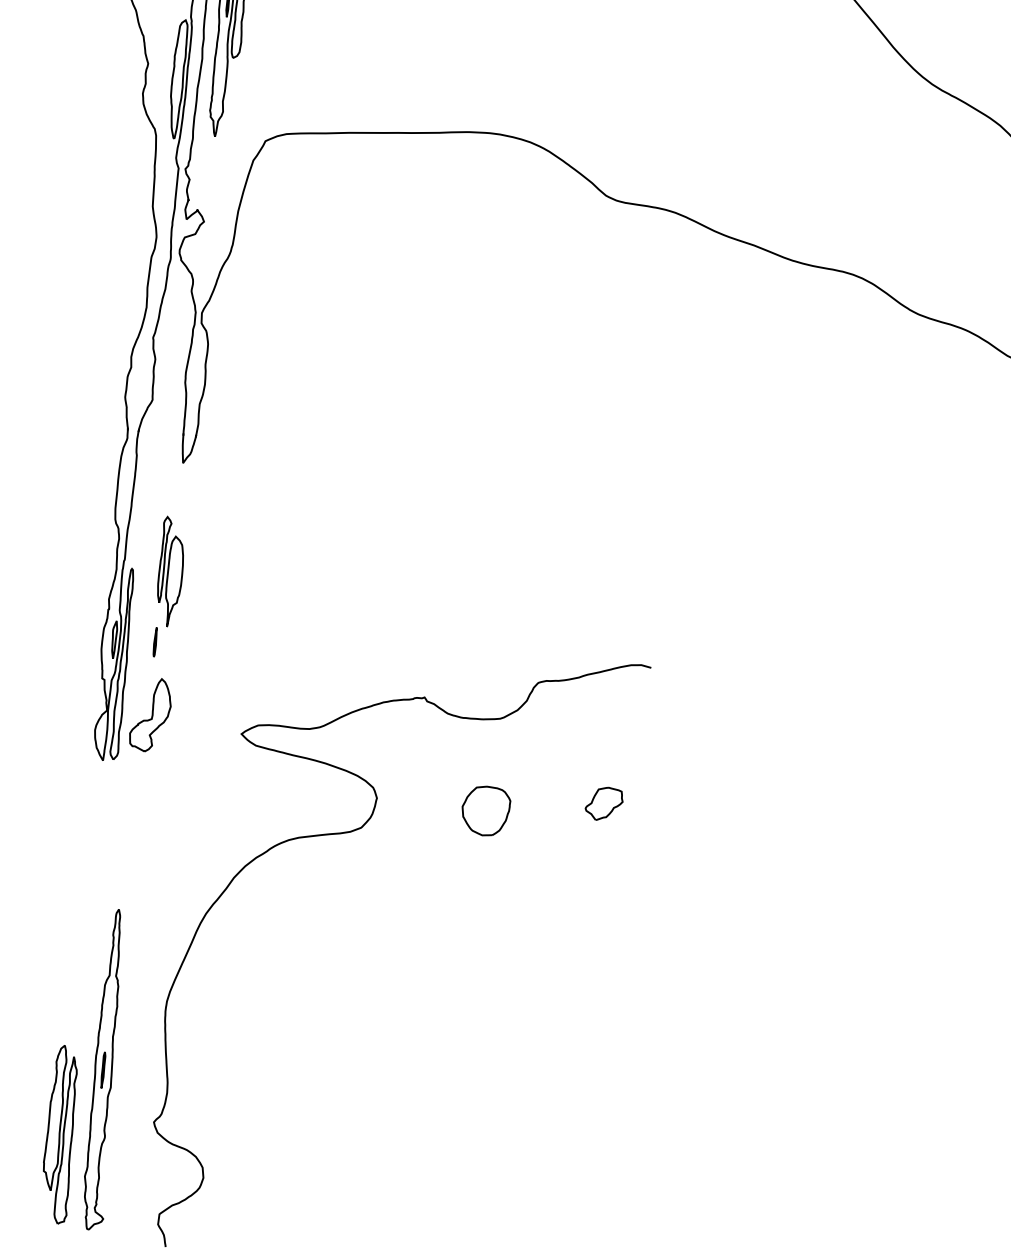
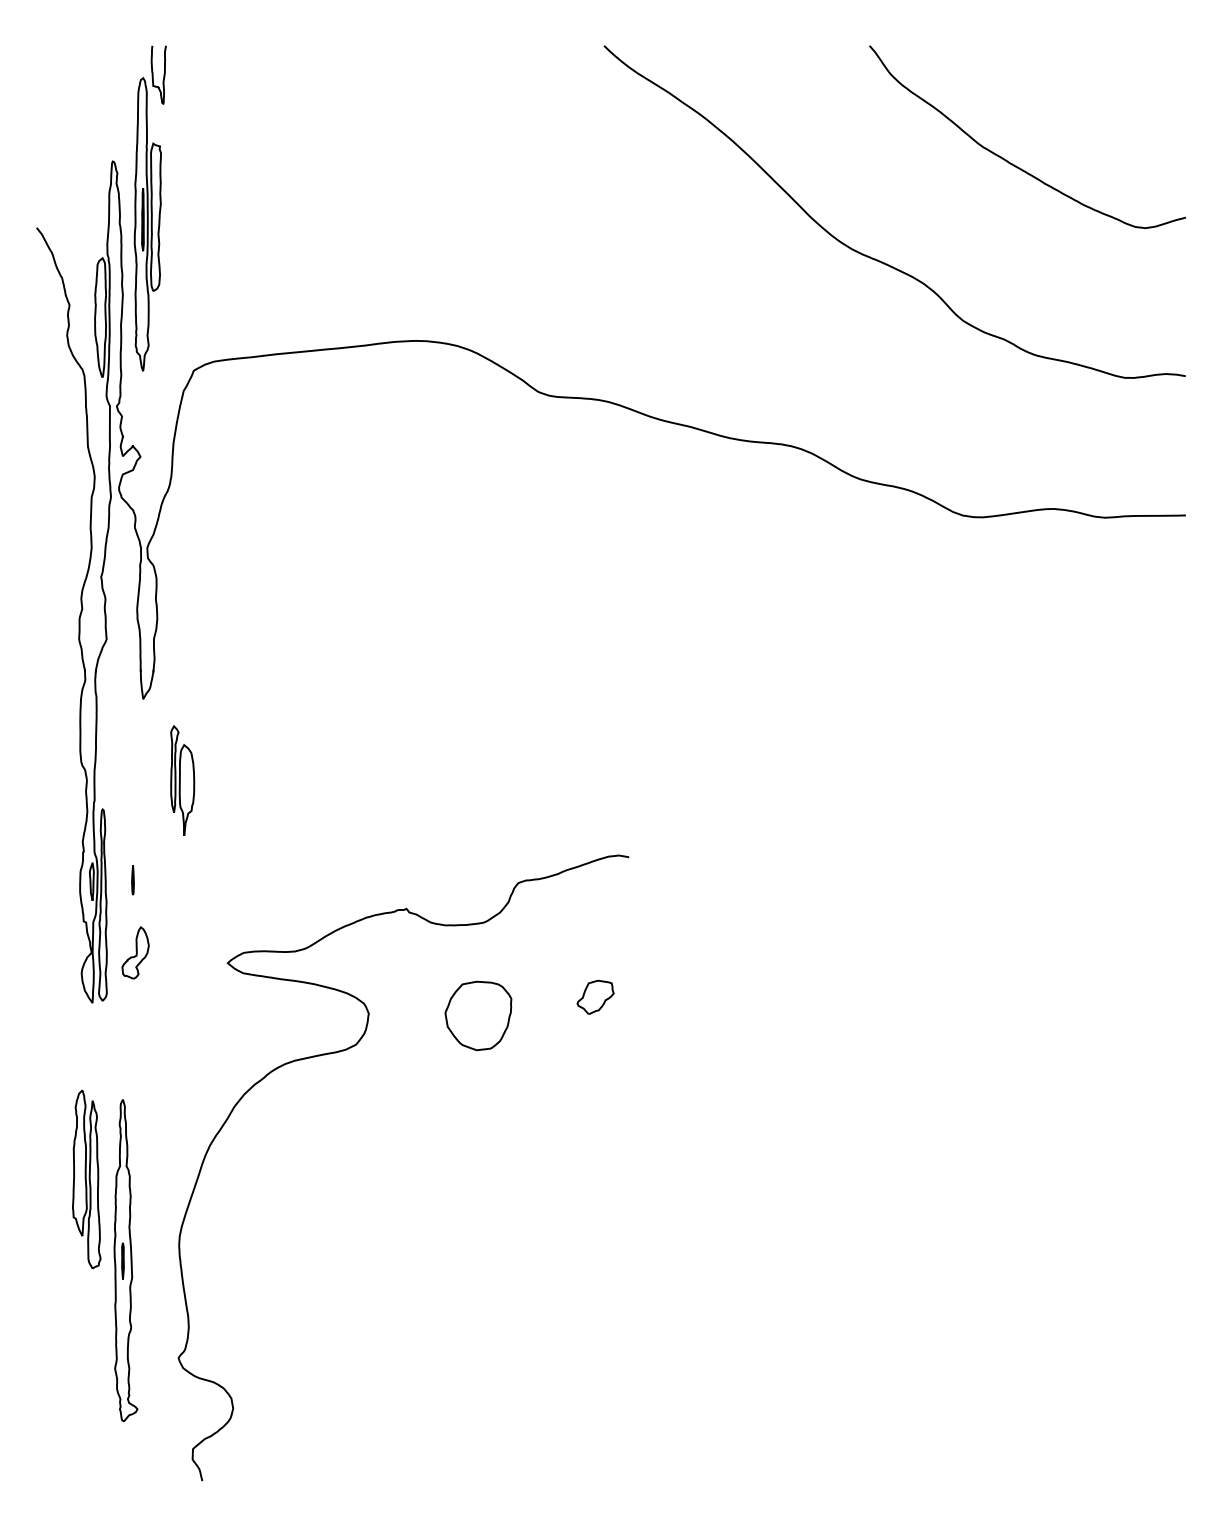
part: (170, 571) -> (182, 780), moved
part: (150, 714) -> (135, 952), size x0.7
part: (485, 810) -> (478, 1015), size x1.4
part: (105, 1069) -> (125, 1260), moved
part: (60, 1134) -> (86, 1179), moved

